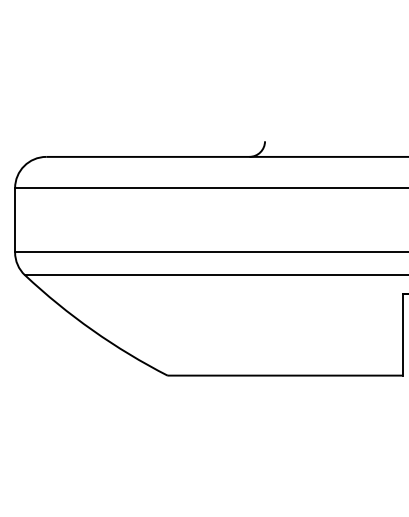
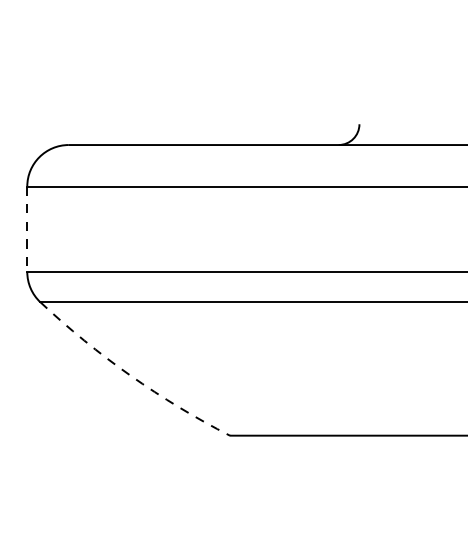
line: (15, 220) -> (27, 229), solid -> dashed
arc: (92, 330) -> (130, 375), solid -> dashed

